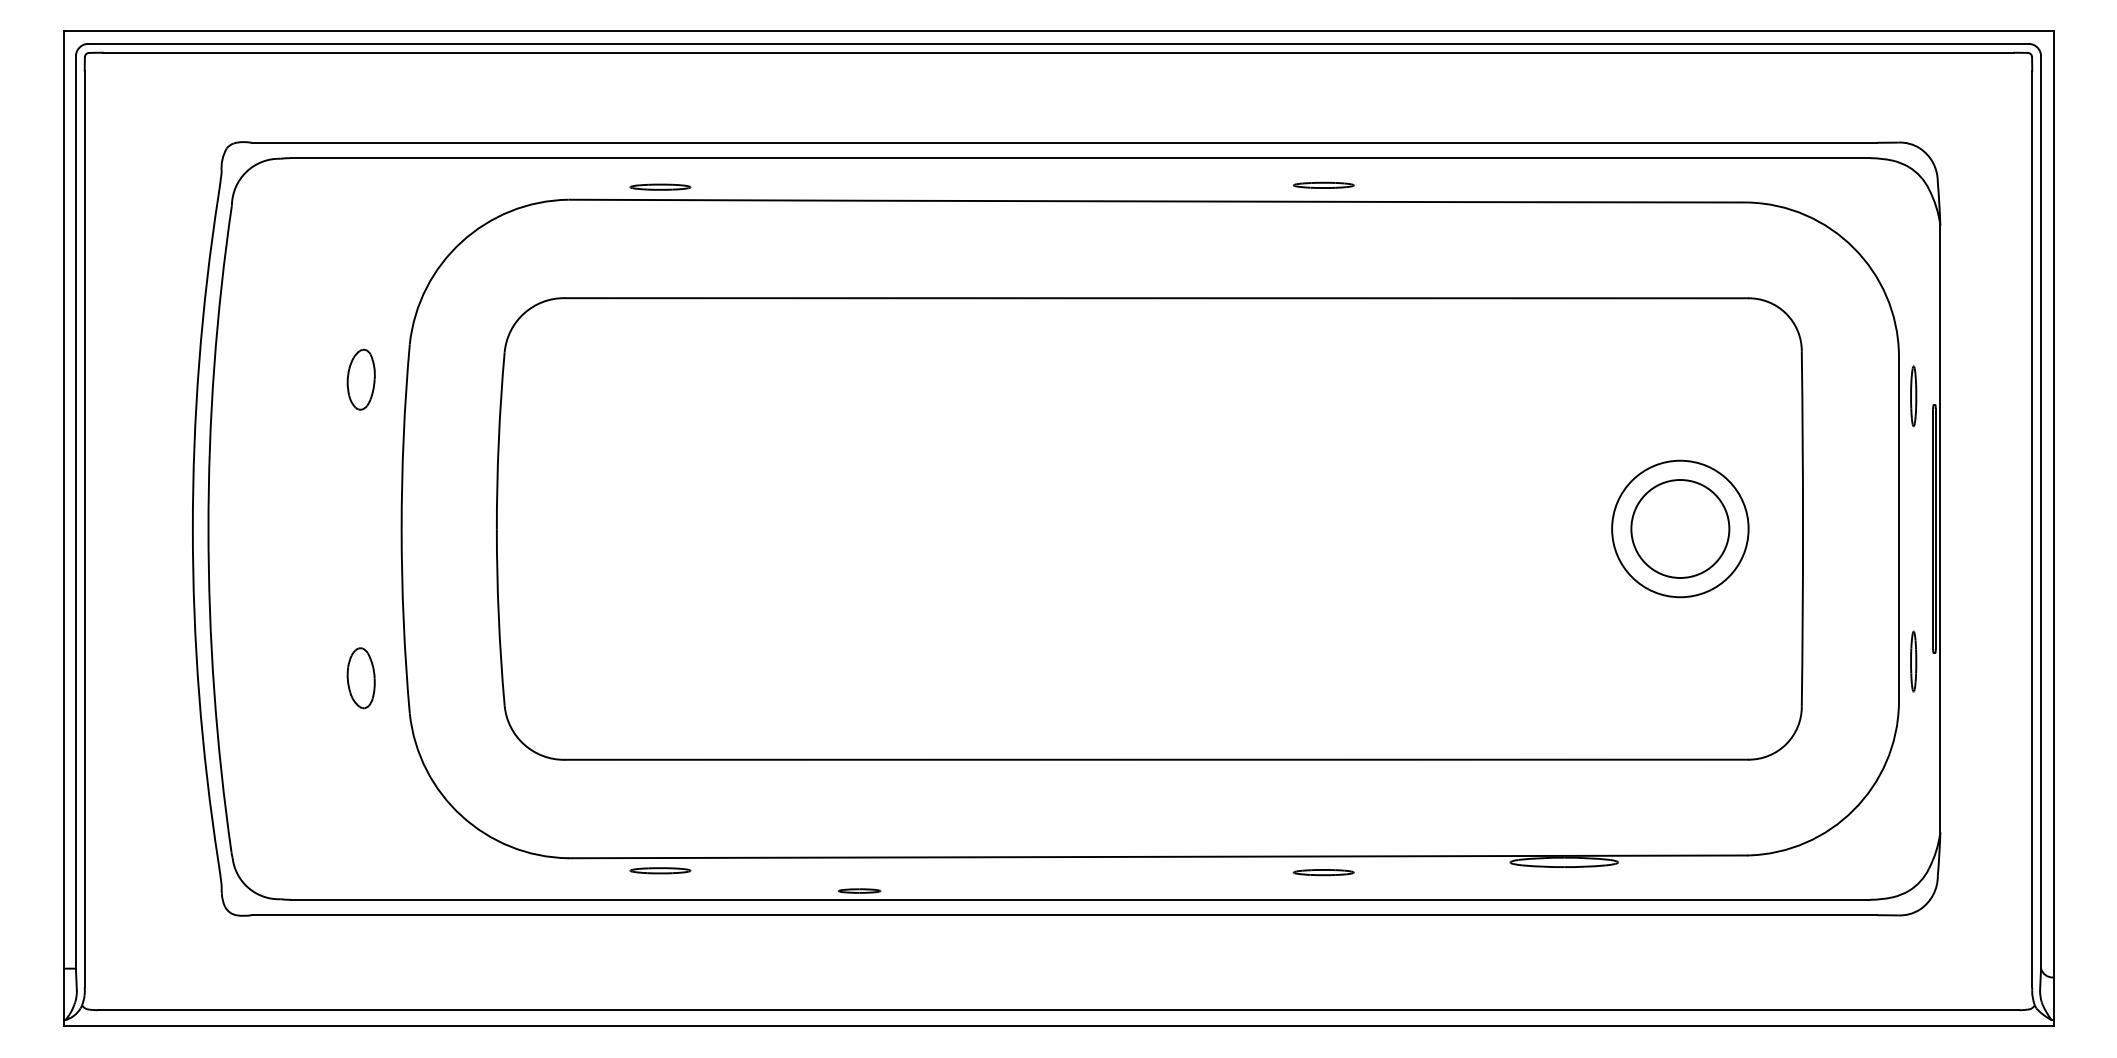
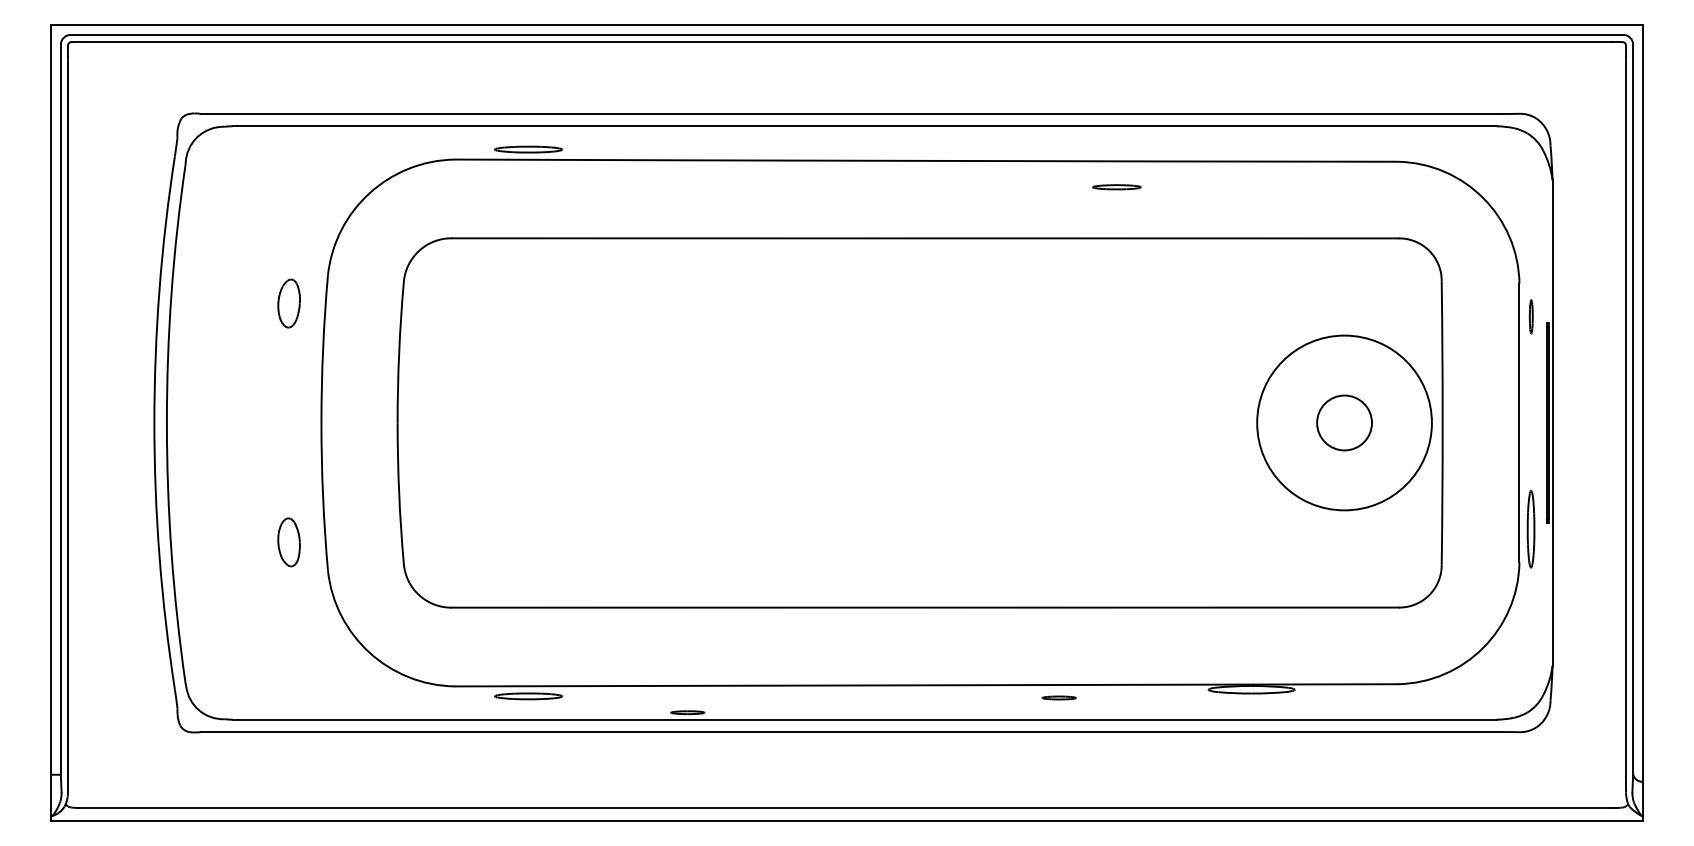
part: (1323, 184) -> (1116, 186), moved
part: (660, 186) -> (528, 148), size x1.4
part: (1913, 396) -> (1531, 316), size x0.7
circle: (1680, 528) -> (1344, 422), size x0.7
circle: (1680, 528) -> (1344, 422), size x1.6
part: (1913, 661) -> (1531, 529), size x1.6
part: (660, 870) -> (528, 696), size x1.4
part: (1323, 872) -> (1059, 697), size x0.7

